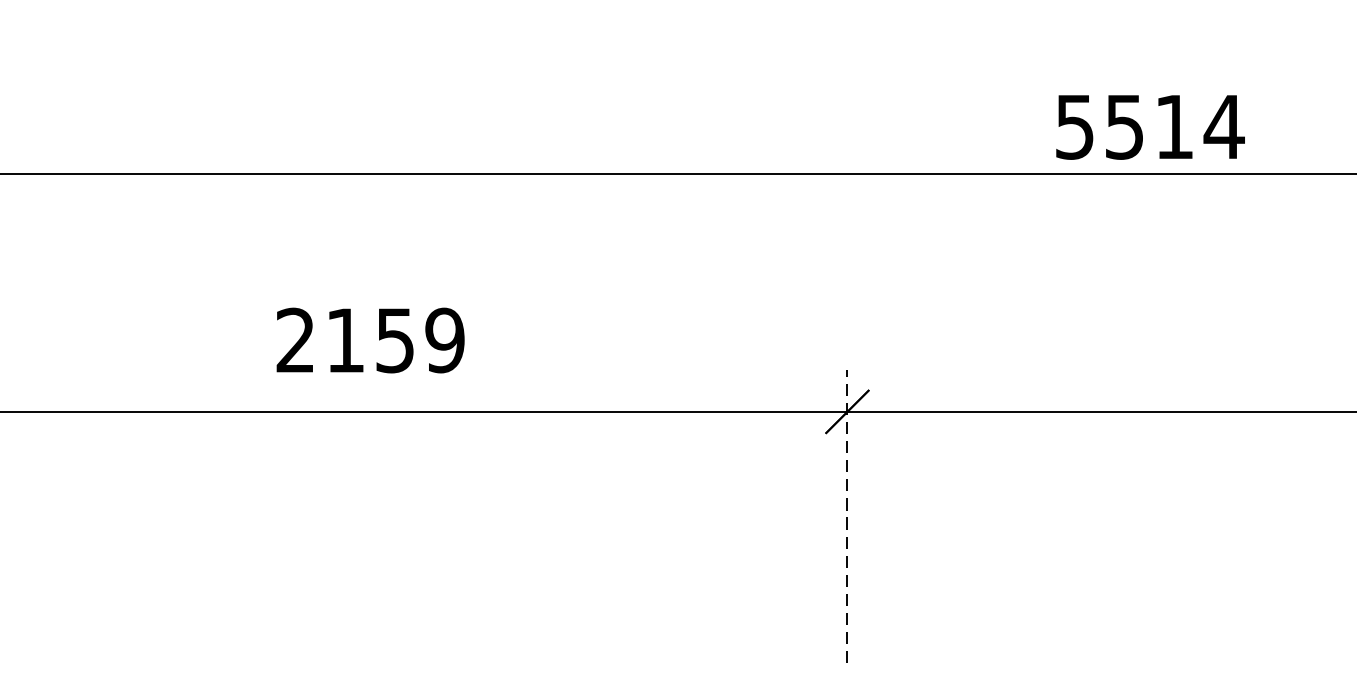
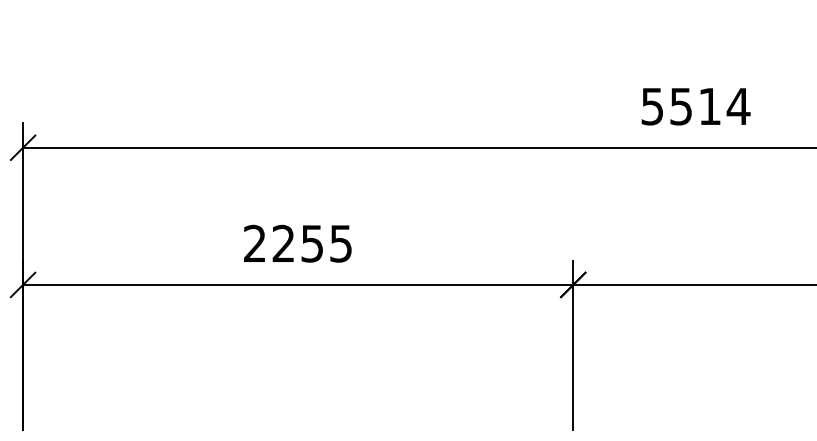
text: (1149, 126) -> (695, 106), moved
text: (395, 340) -> (312, 243), 2159 -> 2255
line: (847, 516) -> (573, 345), dashed -> solid

